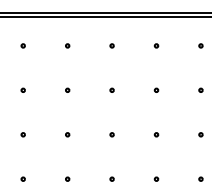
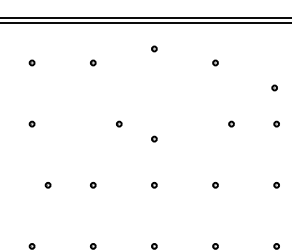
part: (112, 45) -> (154, 48), moved
part: (200, 45) -> (274, 87), moved
part: (67, 89) -> (119, 123), moved
part: (112, 89) -> (154, 138), moved
part: (156, 89) -> (231, 123), moved
part: (22, 134) -> (47, 185), moved

